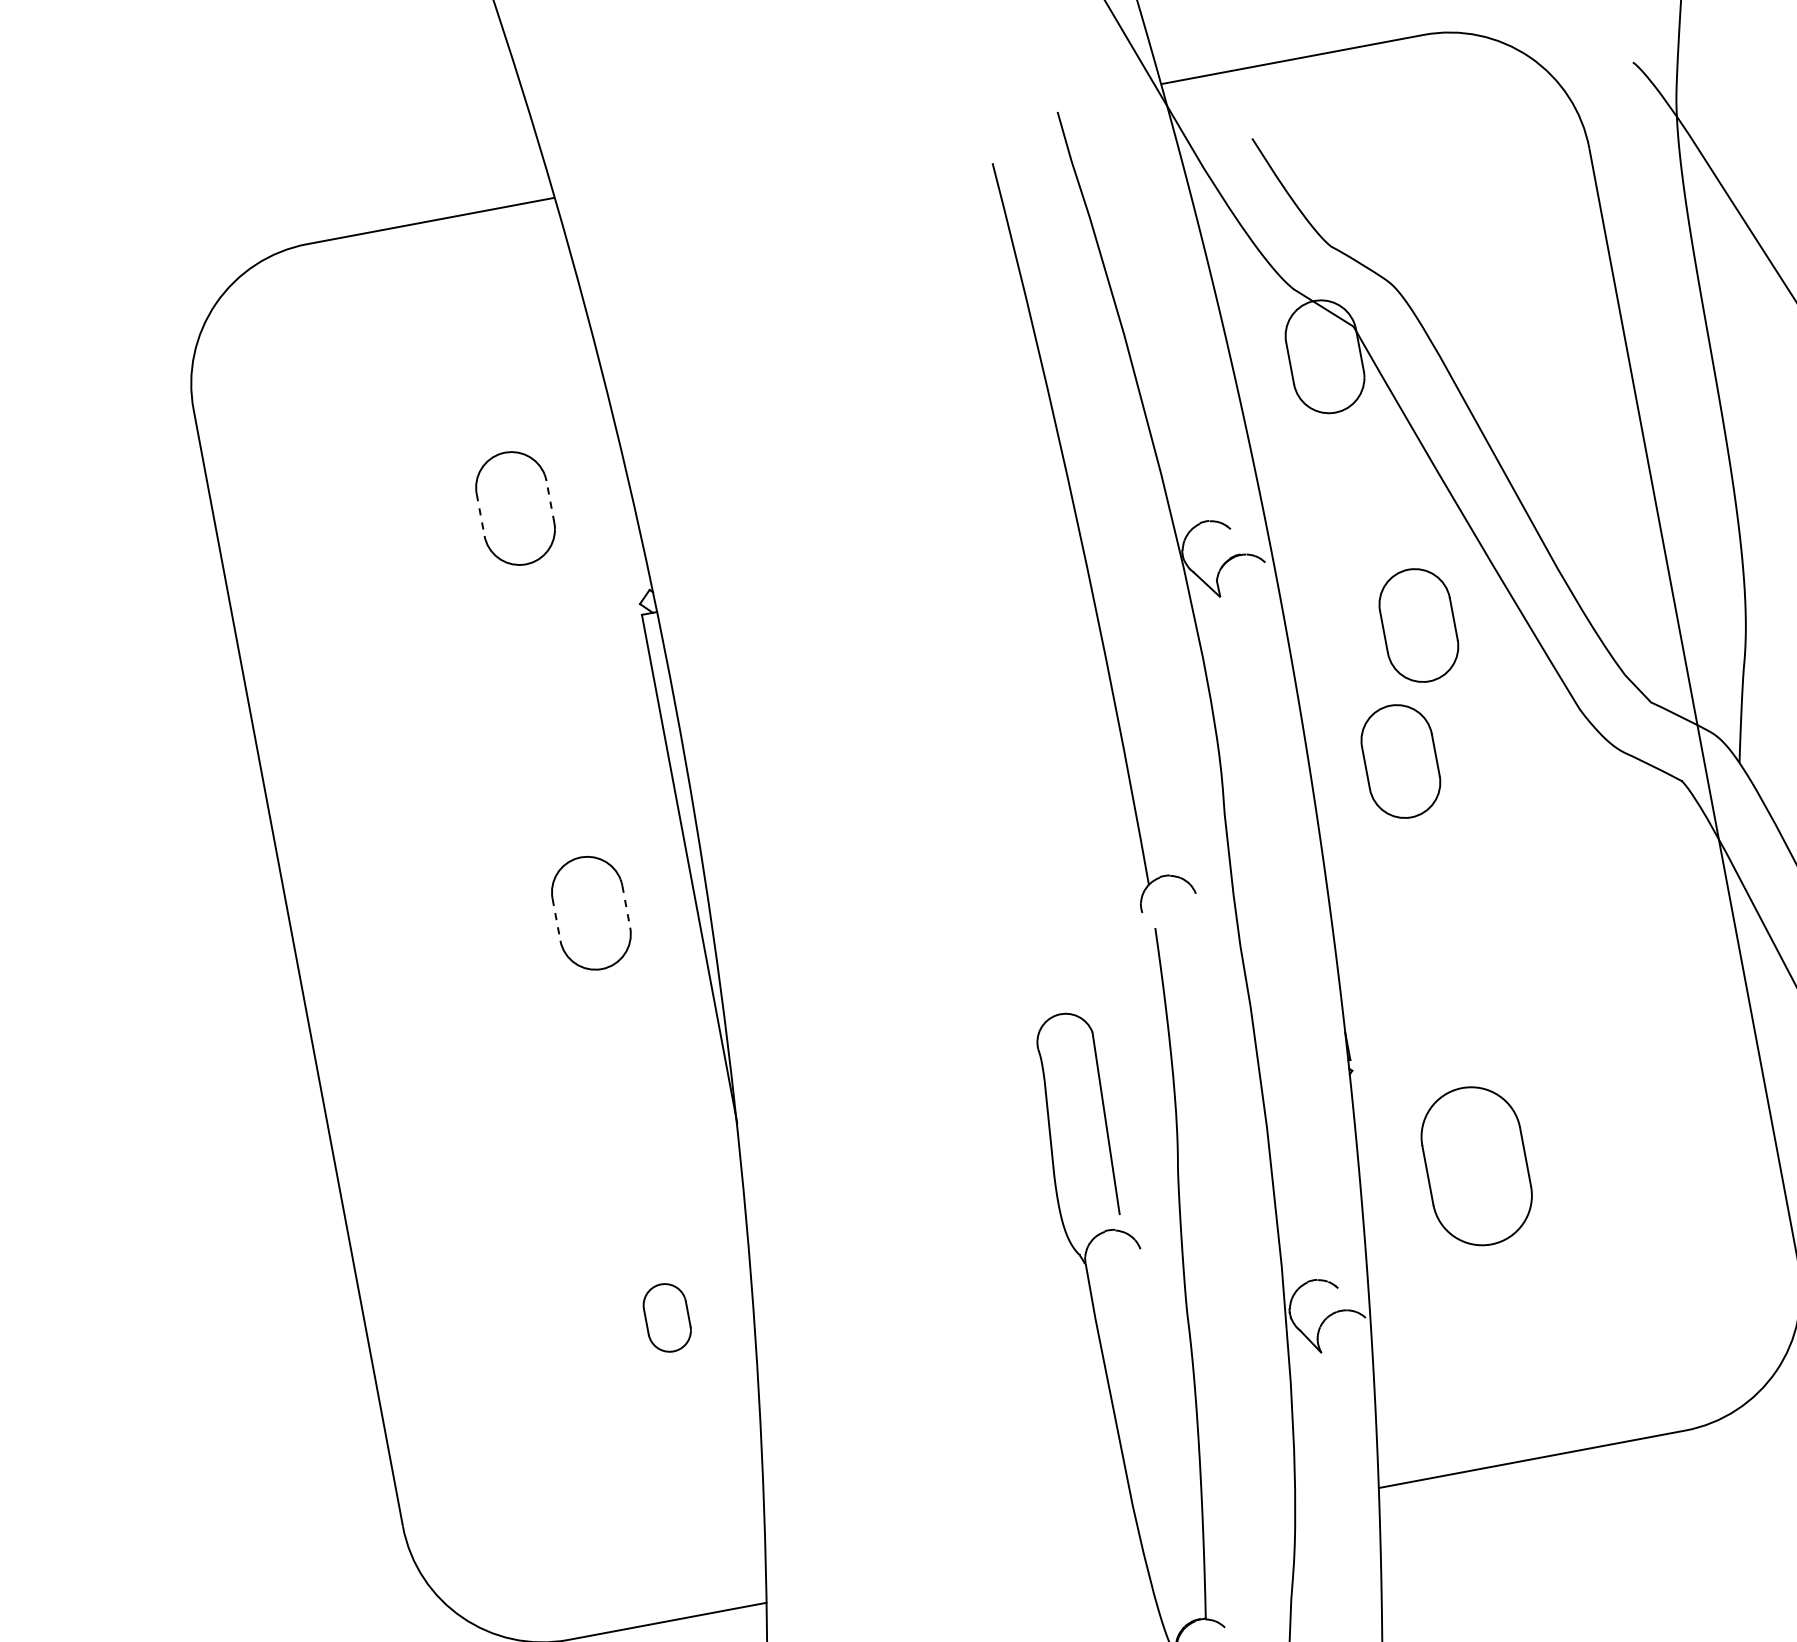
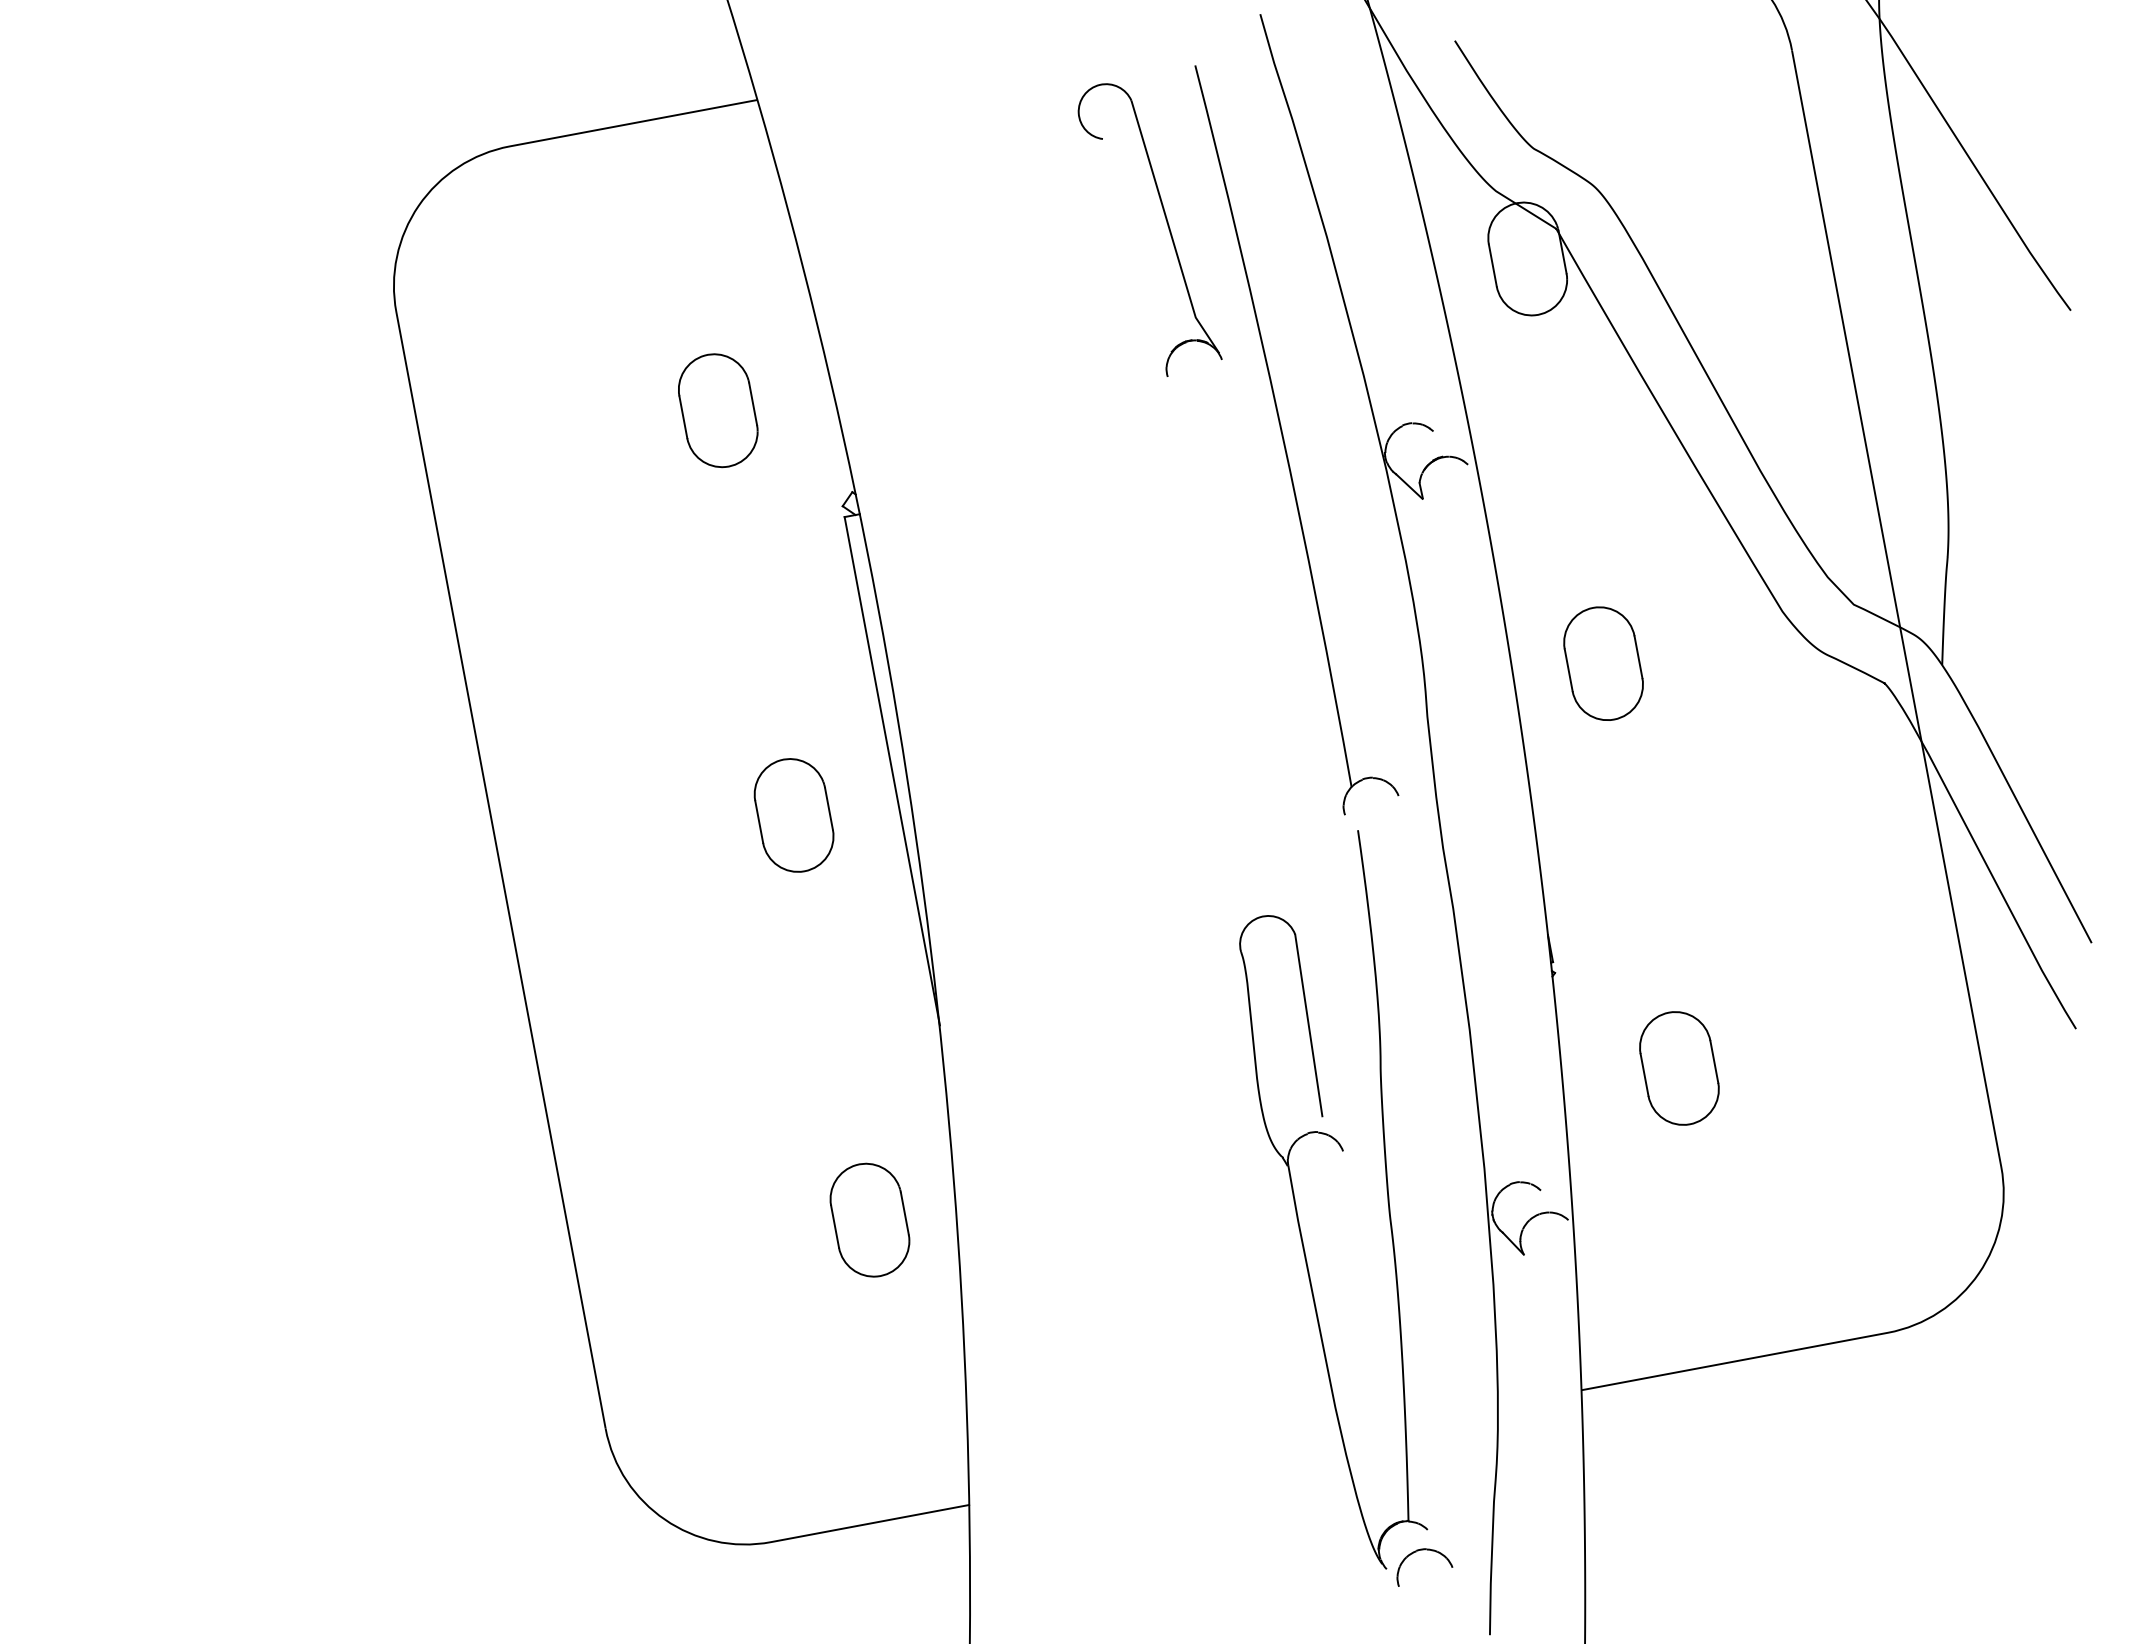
part: (963, 321) -> (1166, 223), added
line: (550, 501) -> (753, 403), dashed -> solid
line: (480, 515) -> (683, 417), dashed -> solid
part: (1418, 625) -> (1621, 527), removed
line: (626, 907) -> (829, 809), dashed -> solid
line: (556, 920) -> (759, 822), dashed -> solid
part: (1476, 1166) -> (1679, 1068), size x0.71
part: (666, 1317) -> (869, 1219), size x1.67

